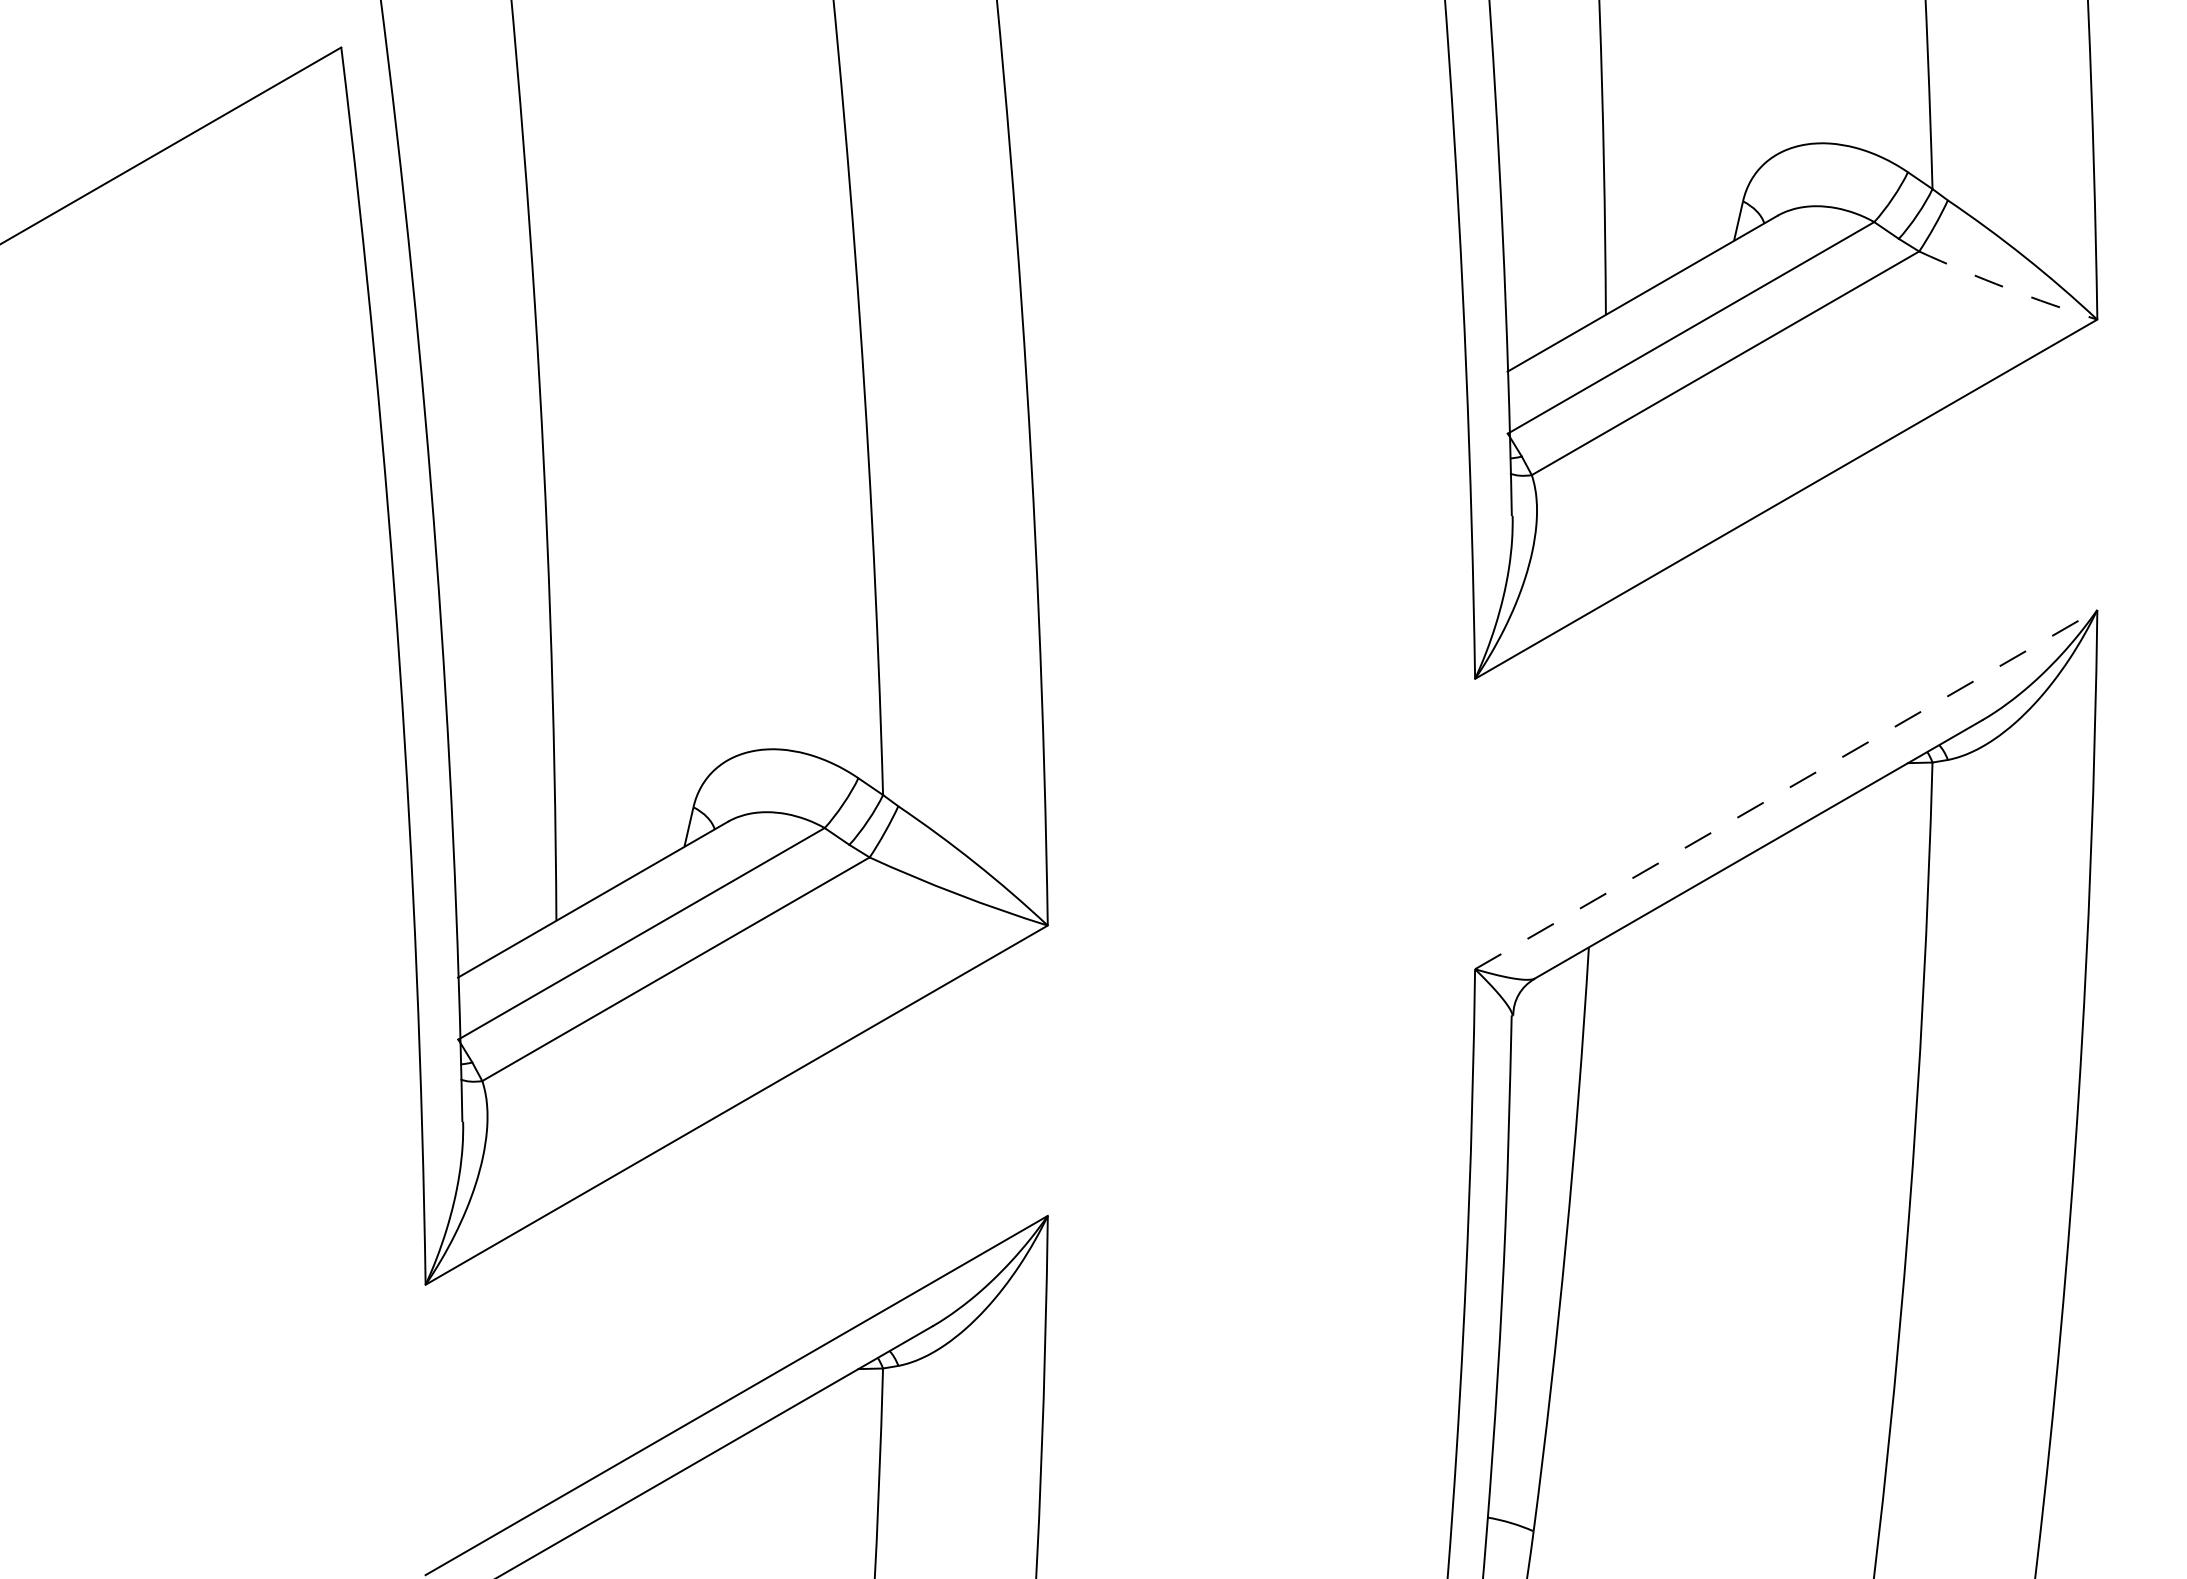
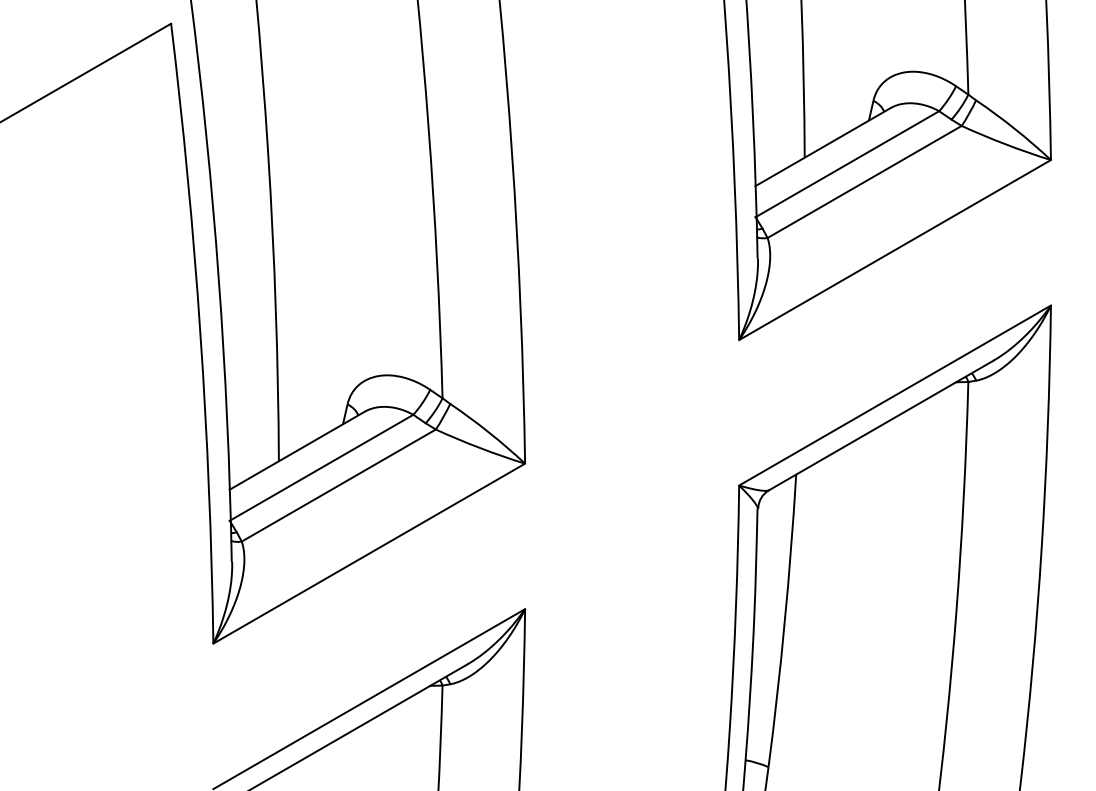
arc: (2006, 288) -> (1005, 144), dashed -> solid
line: (1787, 789) -> (895, 395), dashed -> solid

